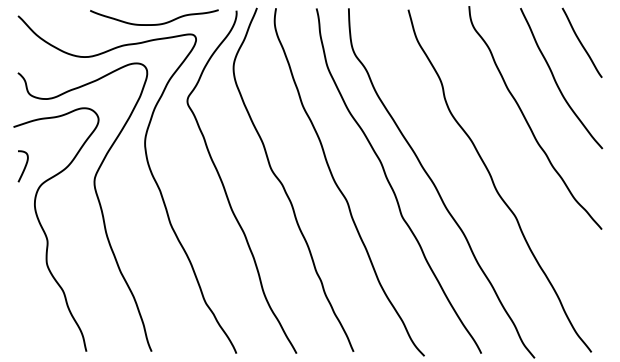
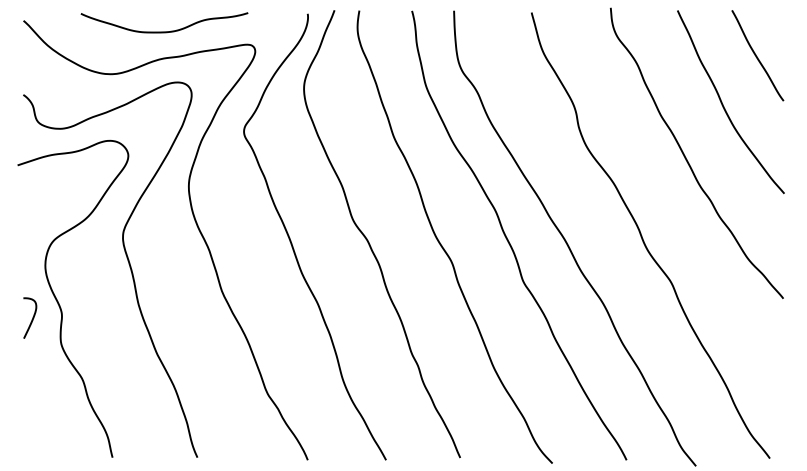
curve: (156, 23) -> (167, 30), moved
curve: (24, 166) -> (31, 318), moved

